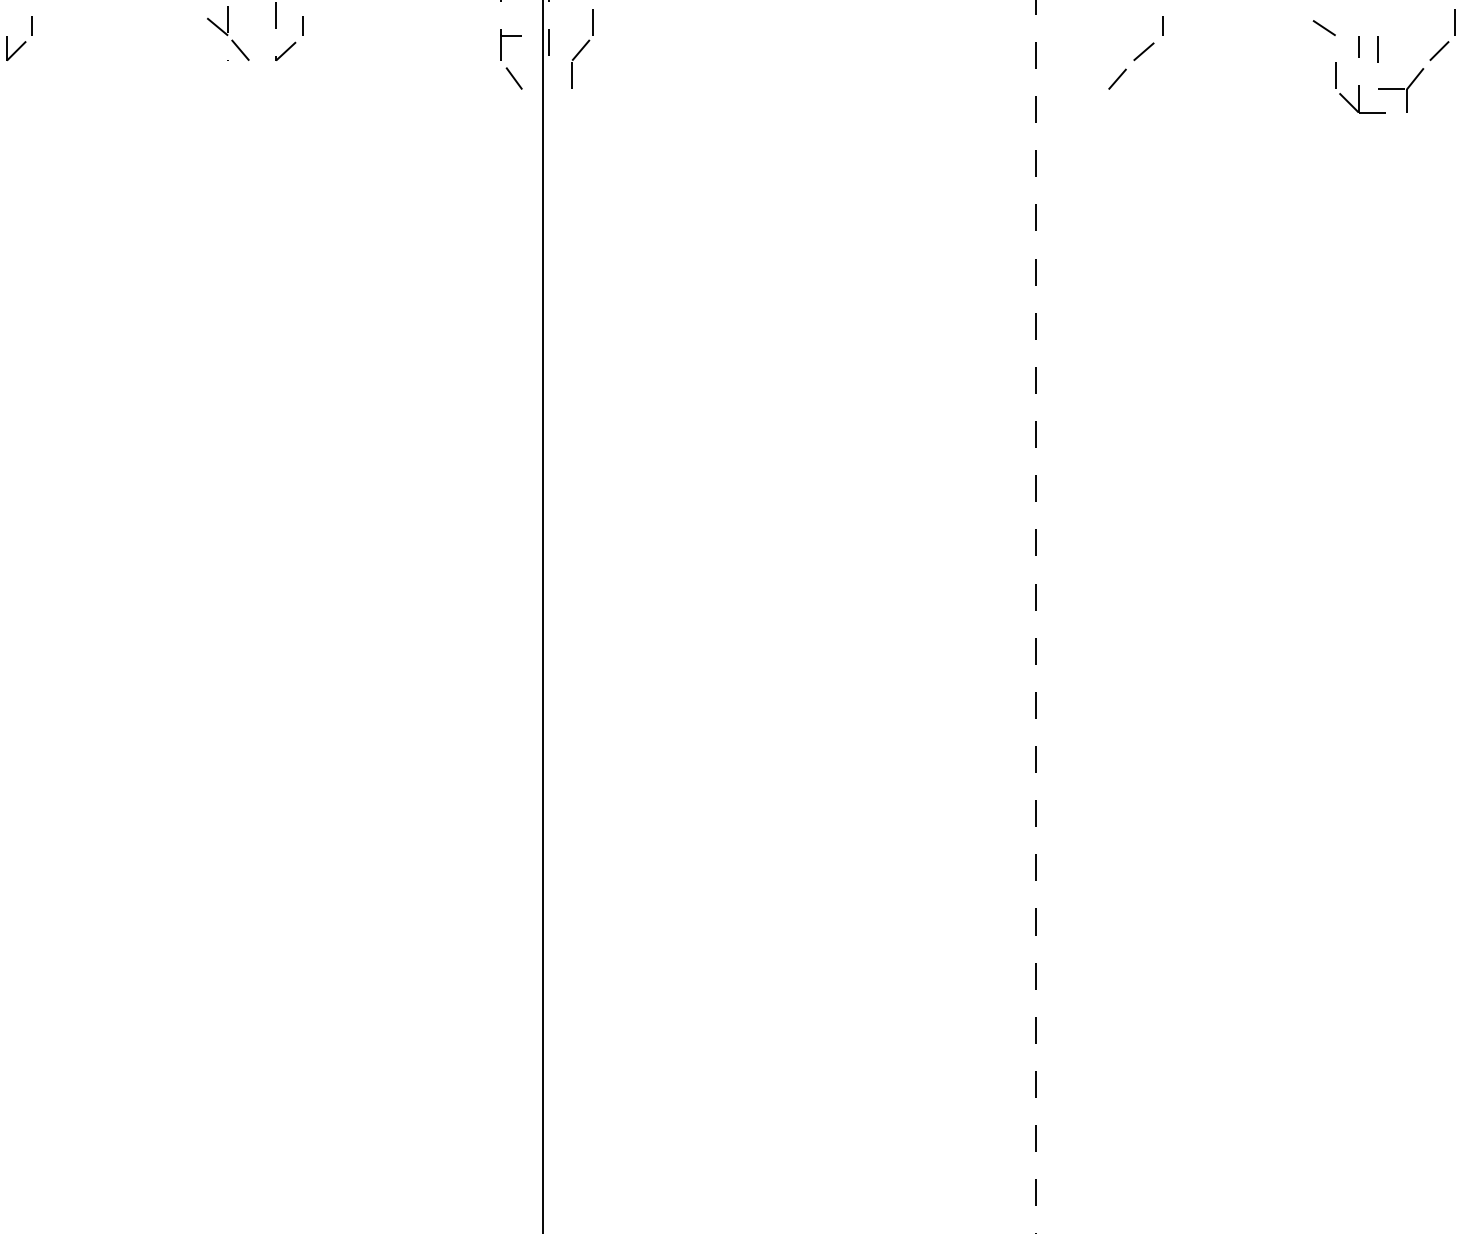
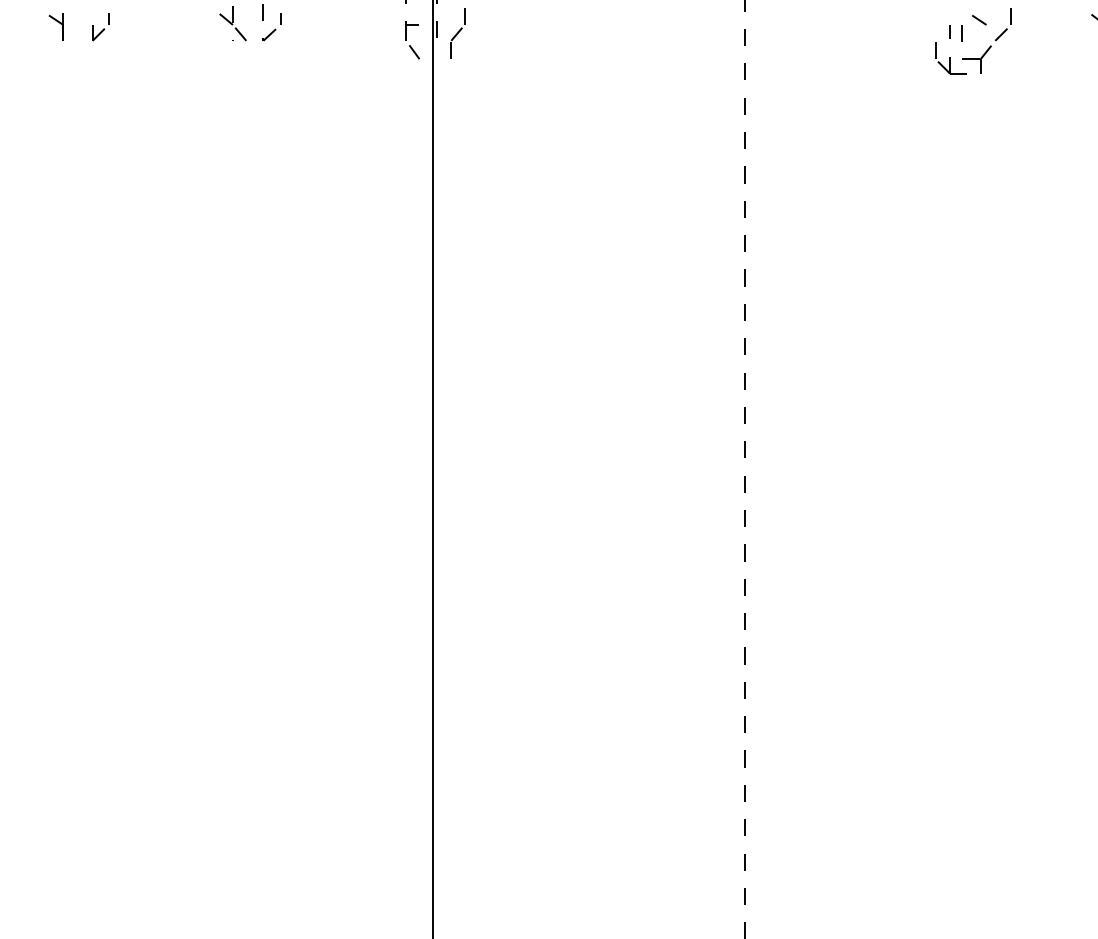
line: (1324, 28) -> (979, 20), moved
part: (1135, 53) -> (808, 36), removed

